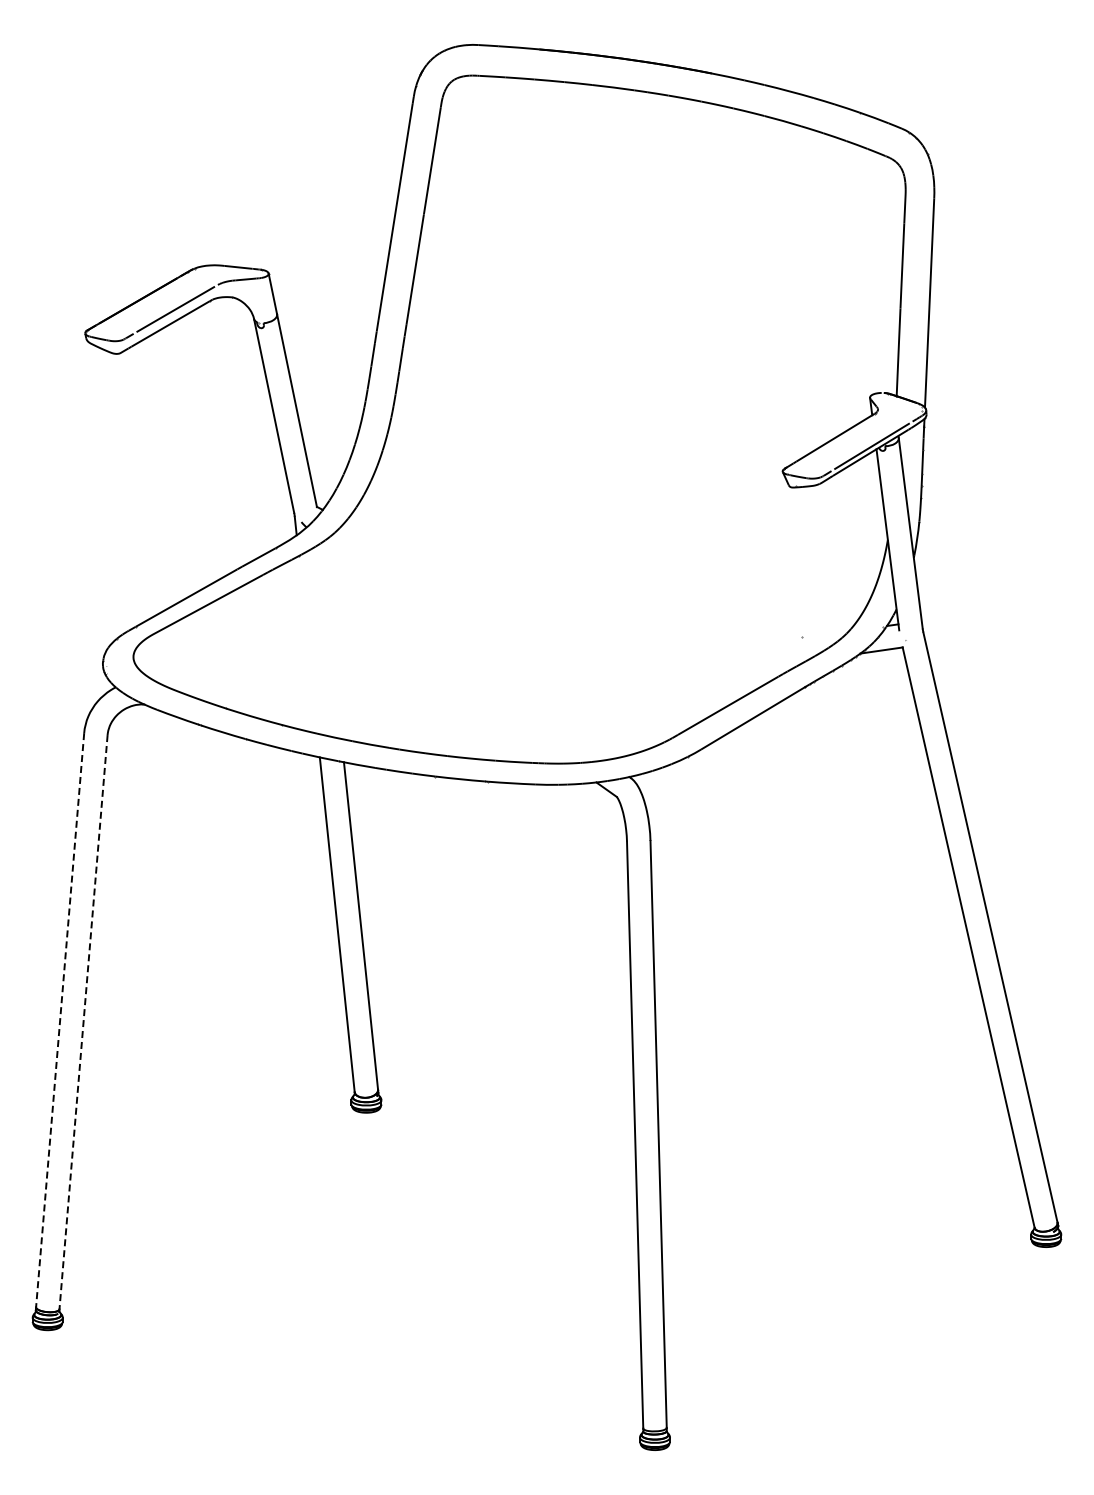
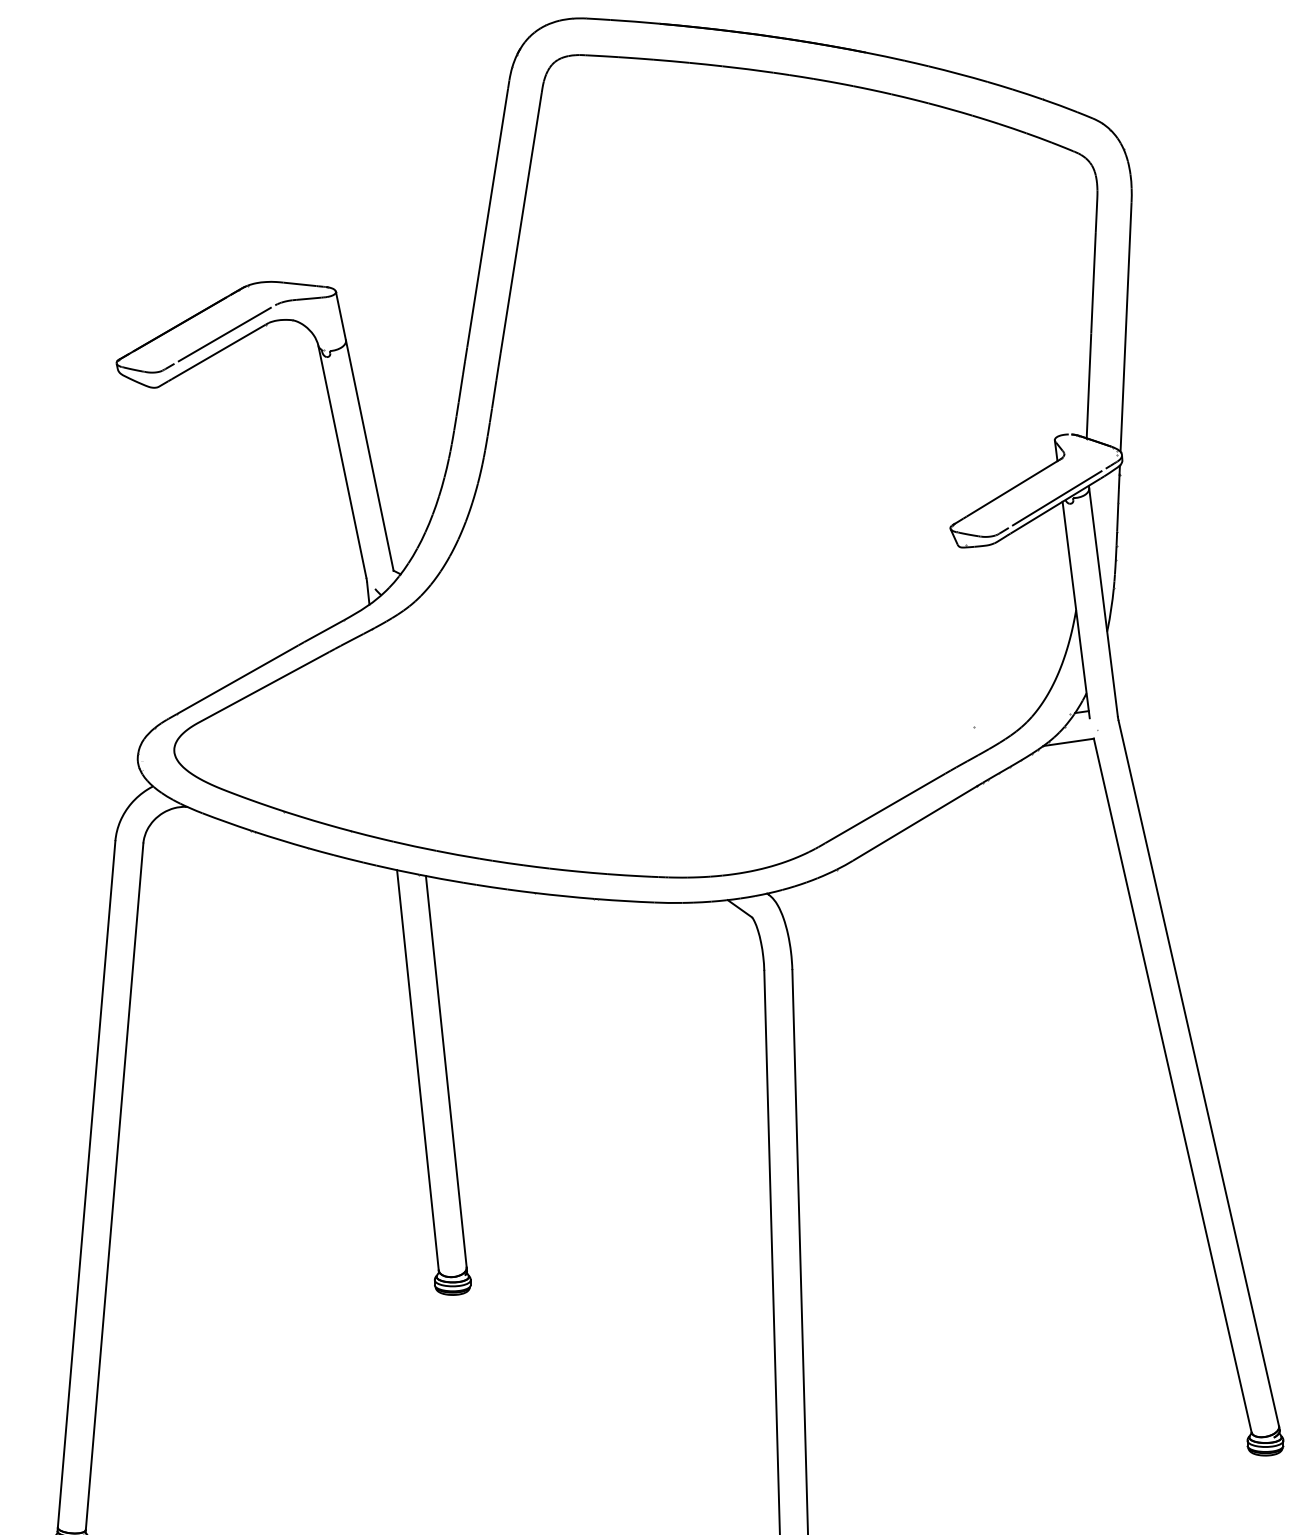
line: (60, 1020) -> (87, 1184), dashed -> solid
line: (83, 1022) -> (114, 1187), dashed -> solid

